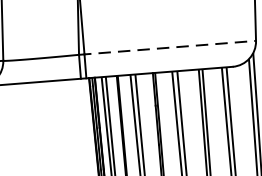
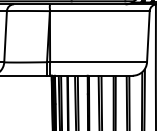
line: (168, 48) -> (97, 62), dashed -> solid

